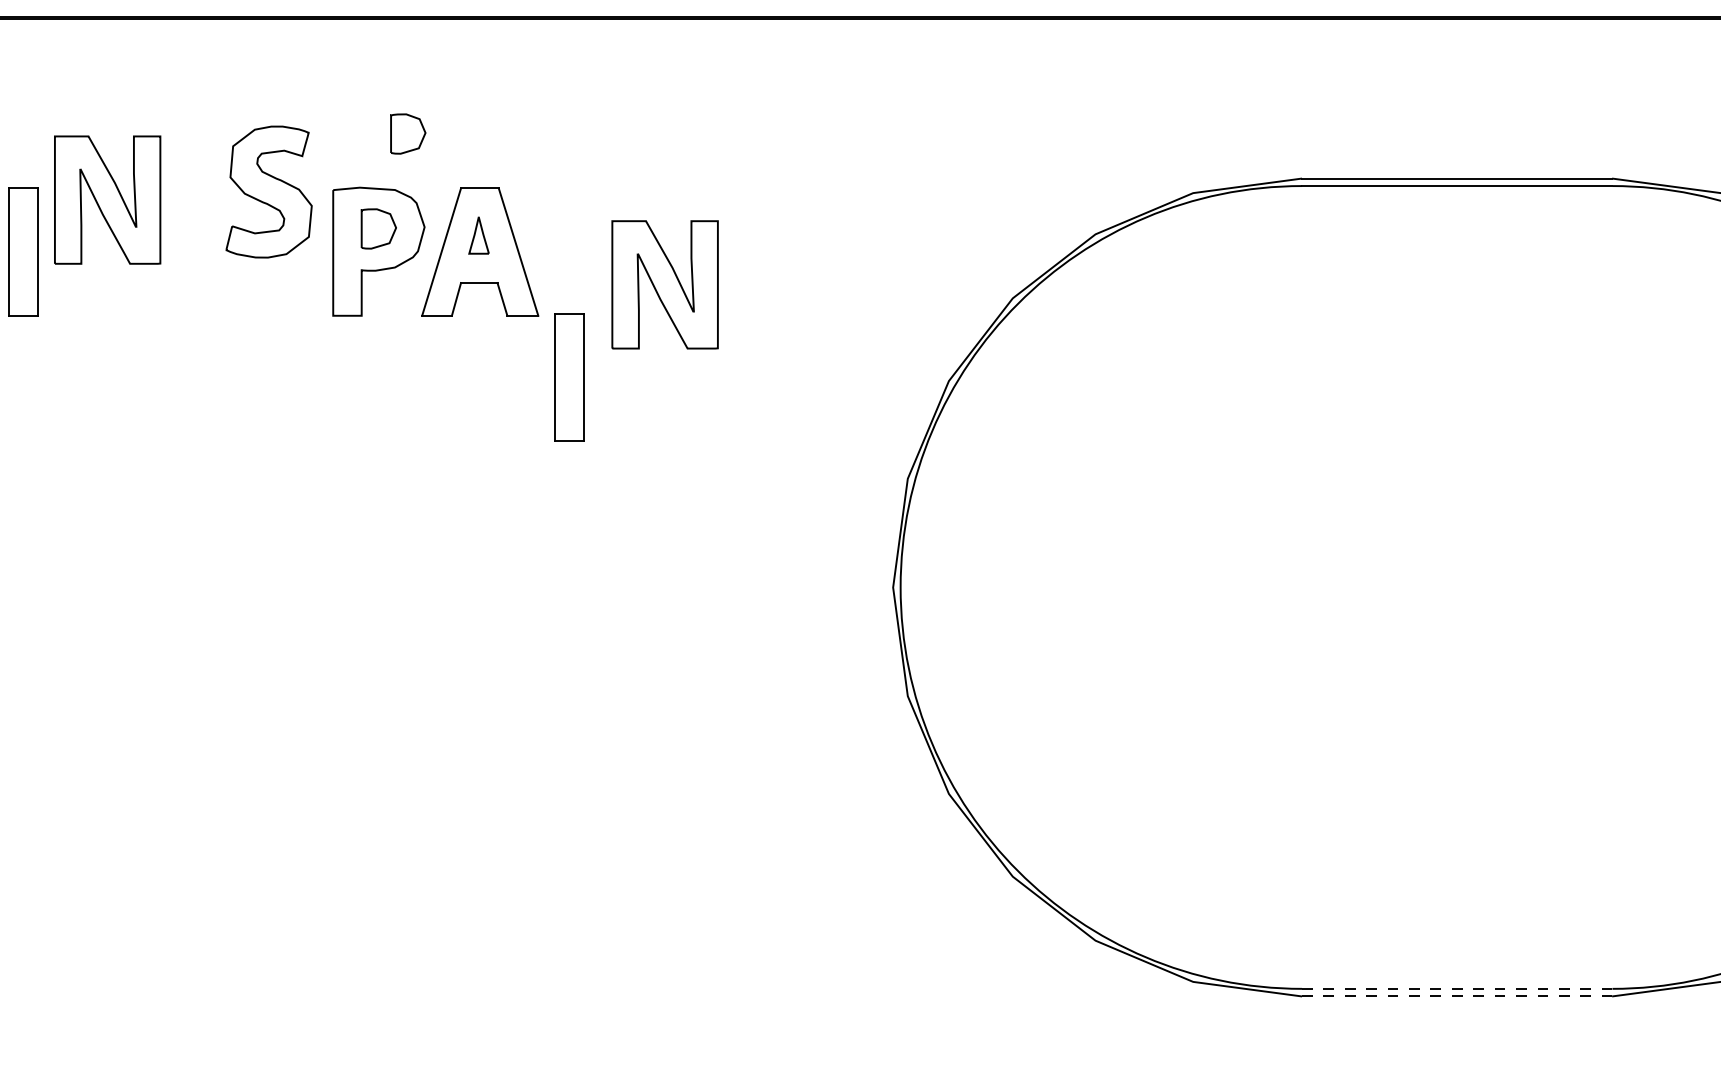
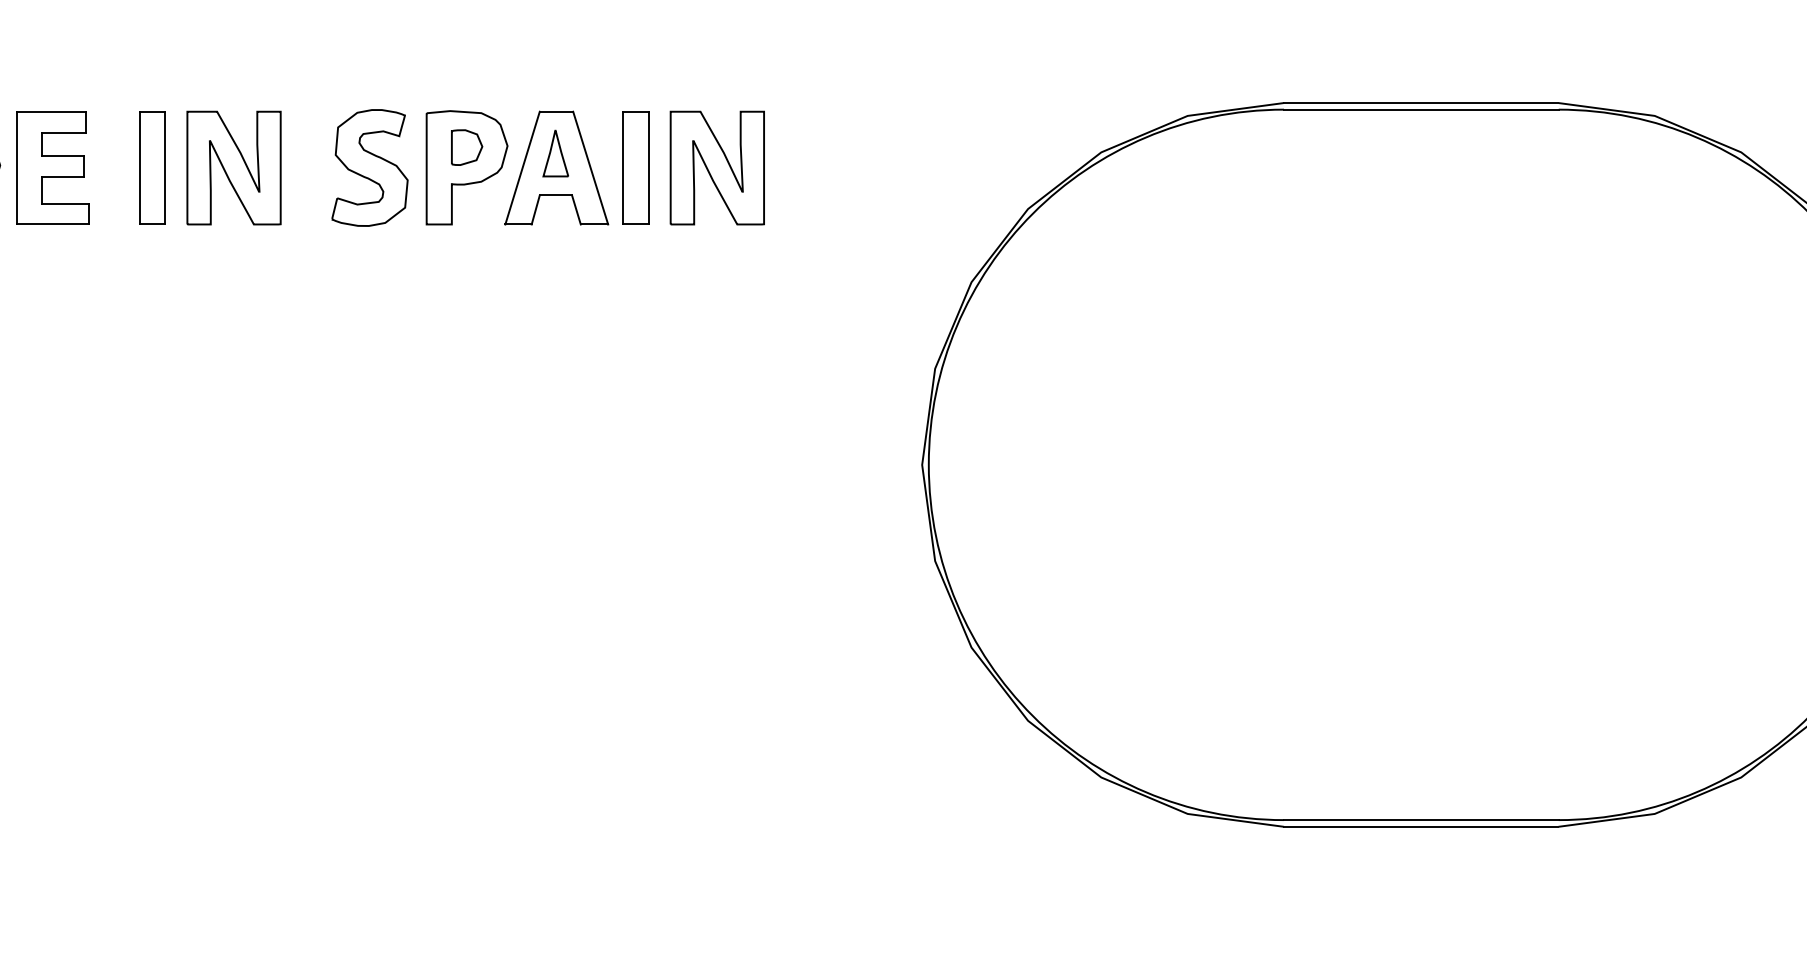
part: (408, 133) -> (493, 63), removed
part: (268, 191) -> (369, 167), moved
part: (107, 199) -> (233, 167), moved
part: (478, 235) -> (555, 153), size x1.43
part: (664, 284) -> (716, 167), moved
part: (569, 376) -> (635, 167), moved
line: (1456, 989) -> (1420, 820), dashed -> solid
line: (1457, 996) -> (1421, 826), dashed -> solid

